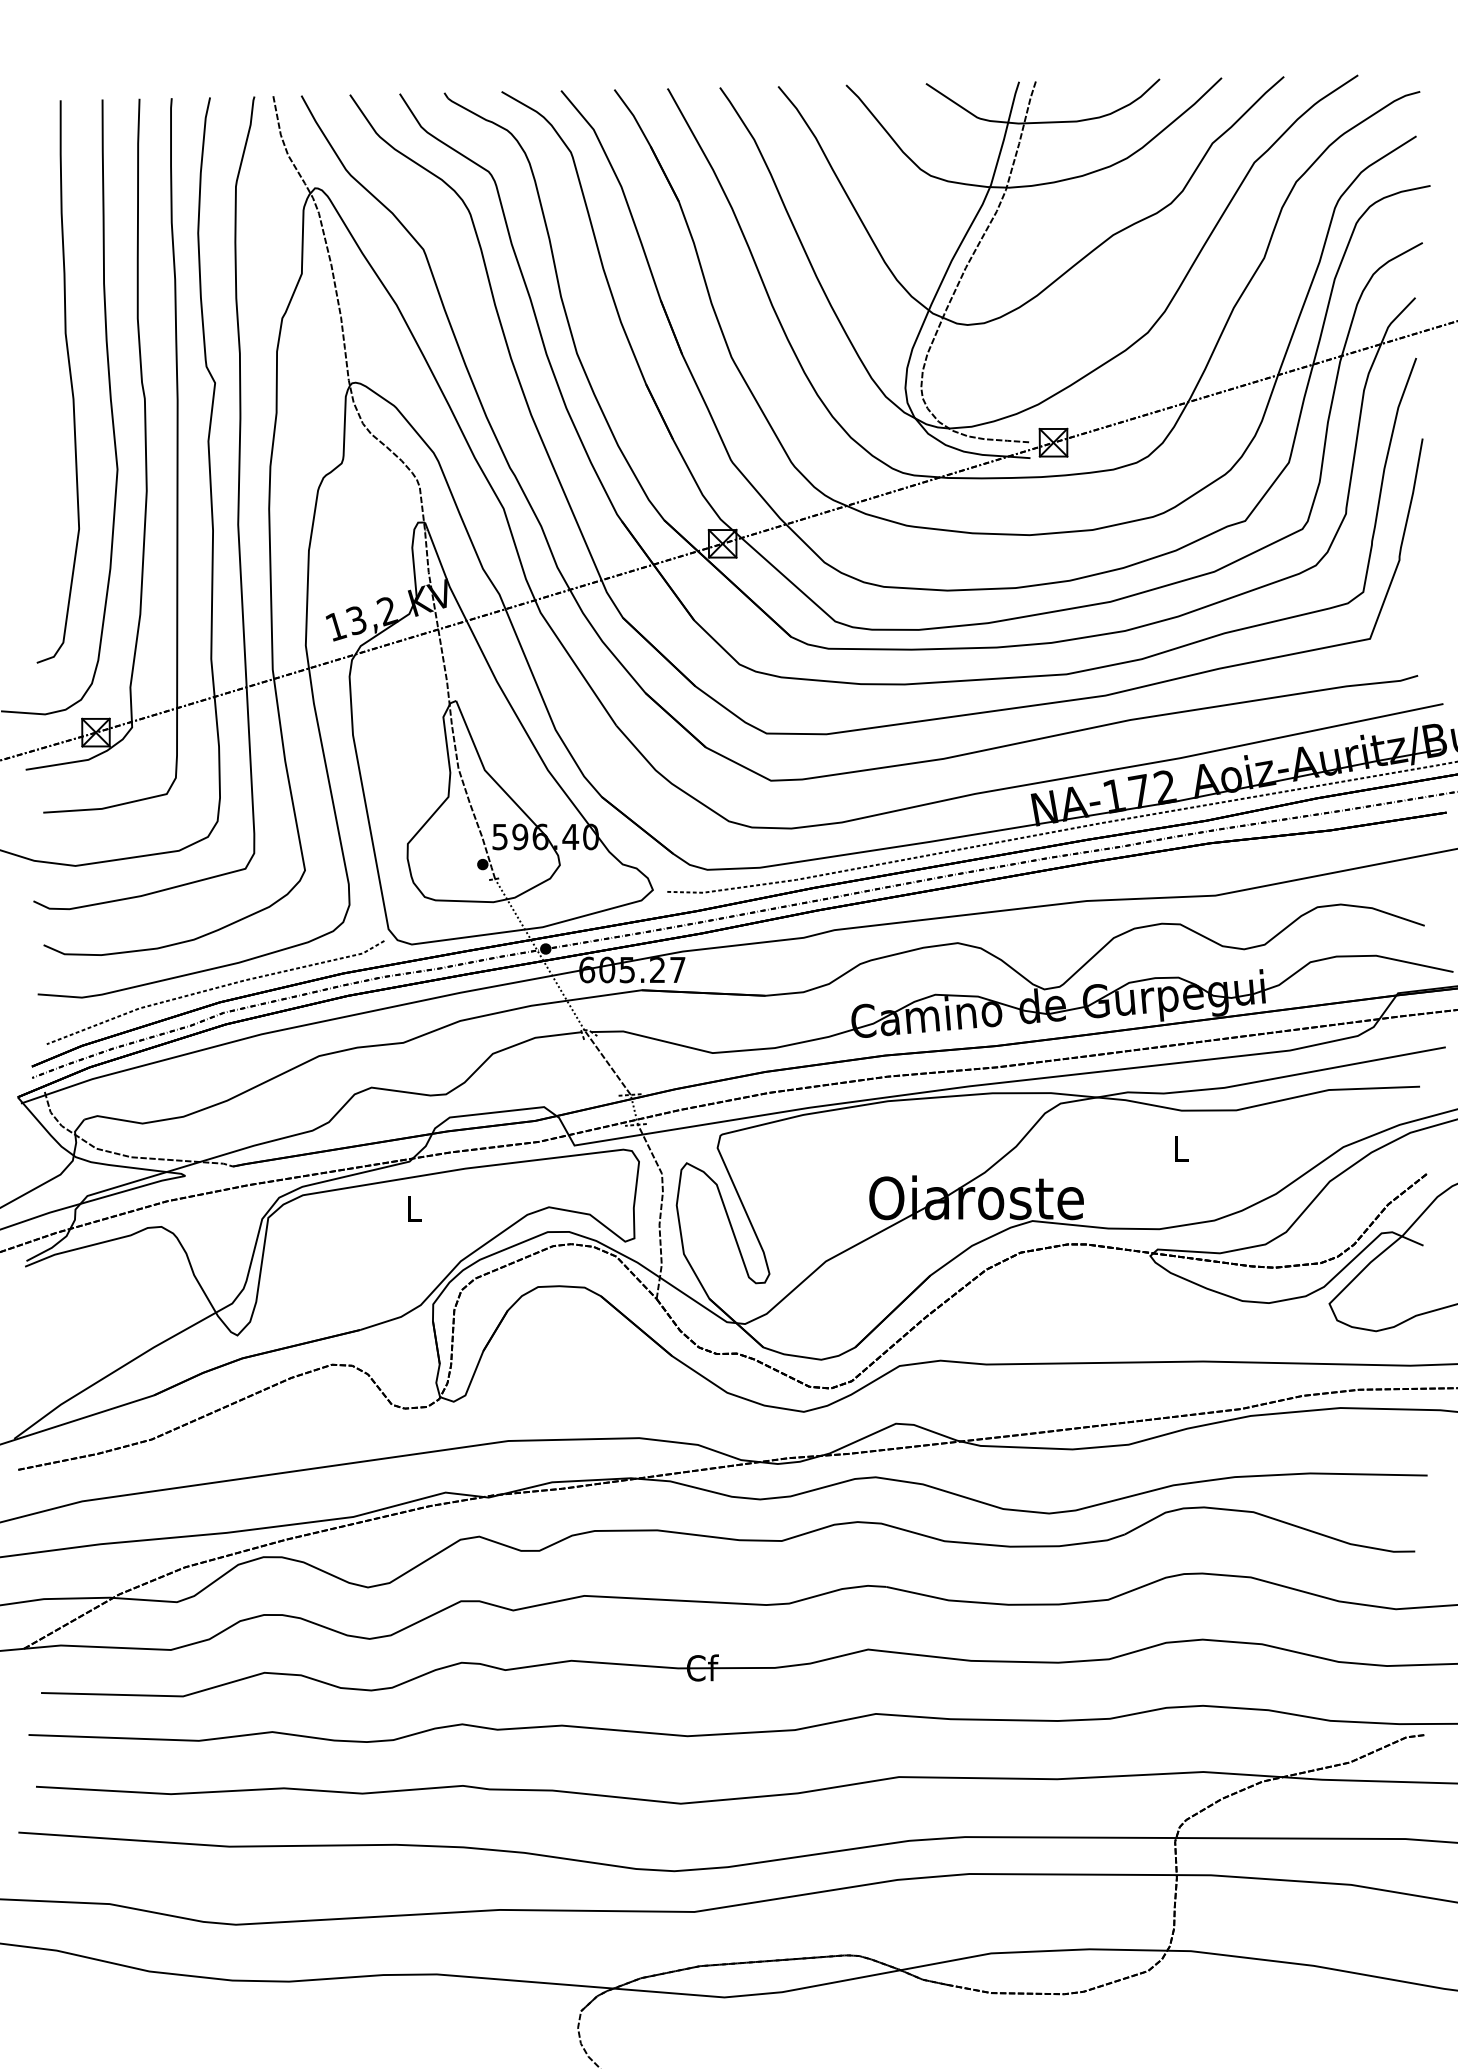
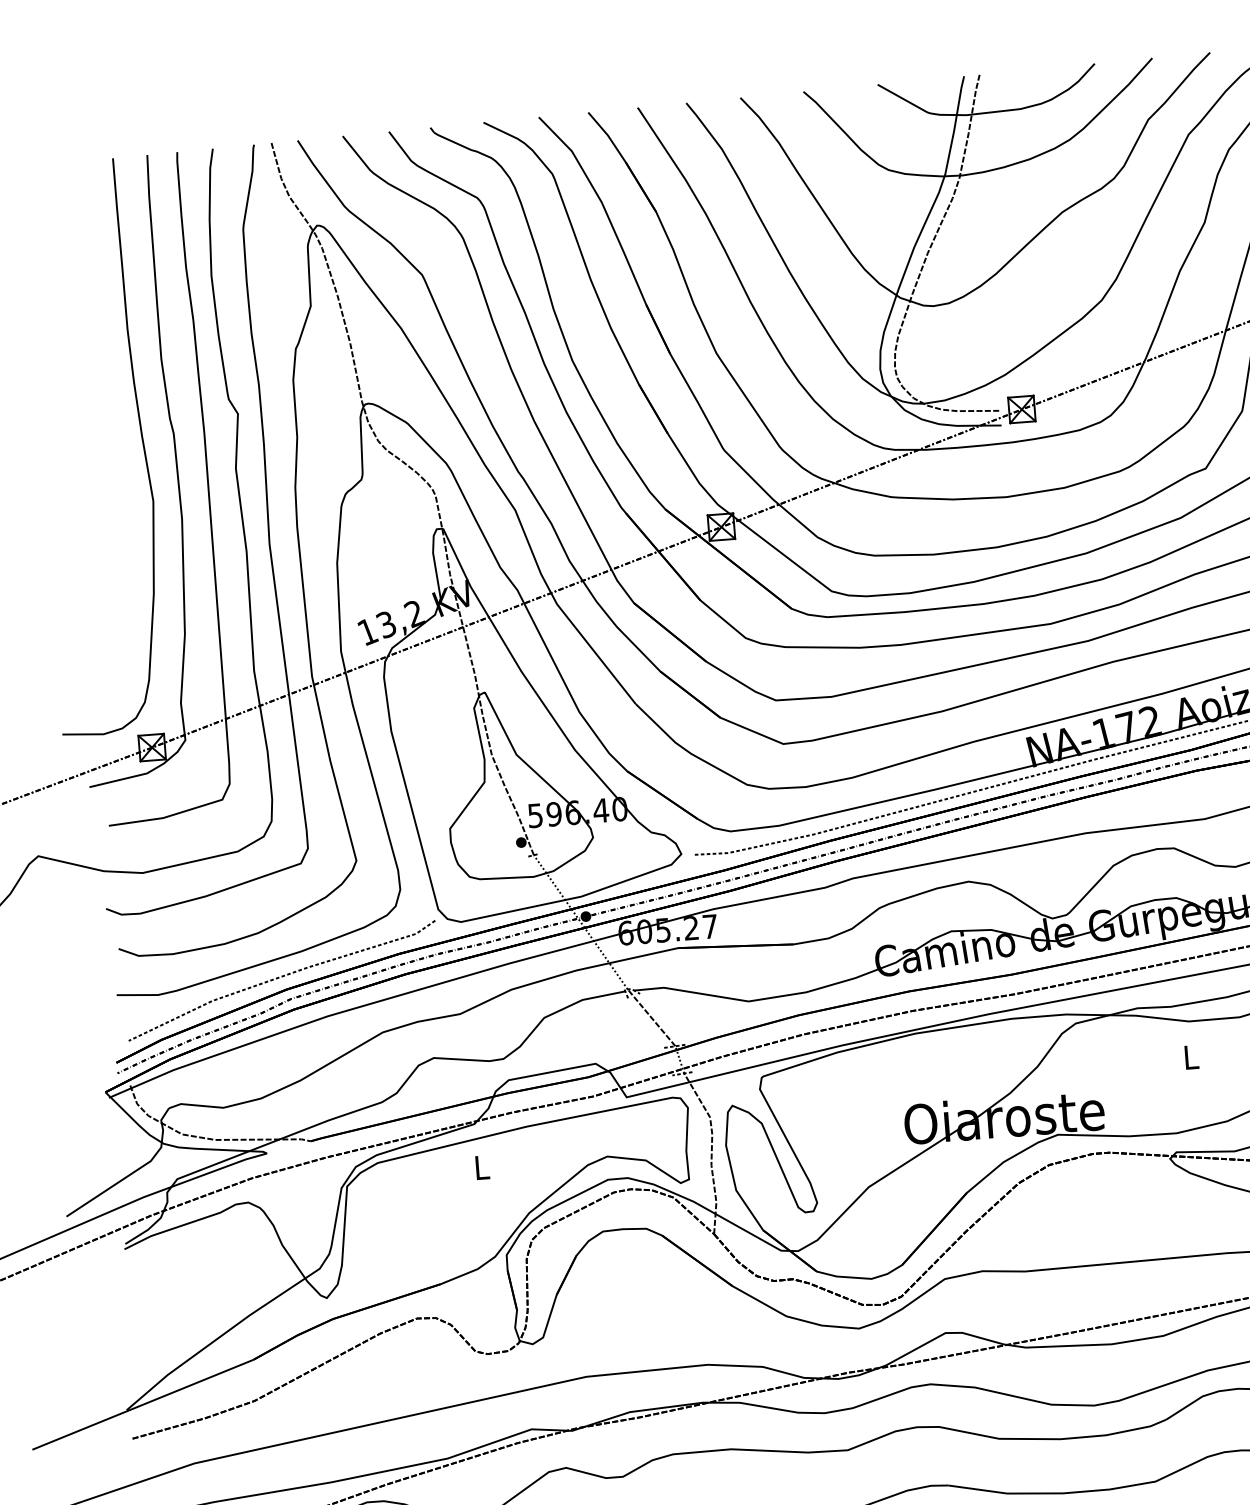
curve: (69, 376) -> (102, 418), removed

